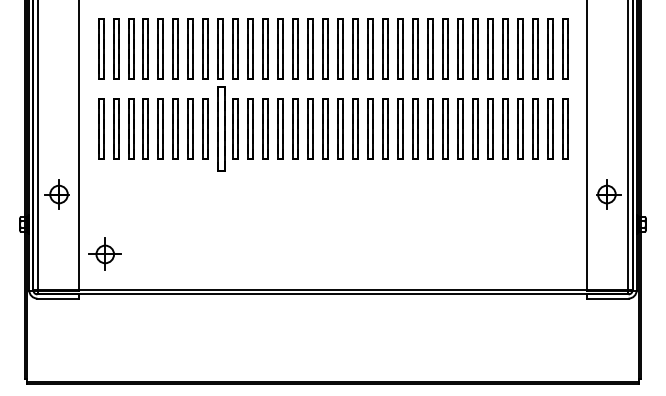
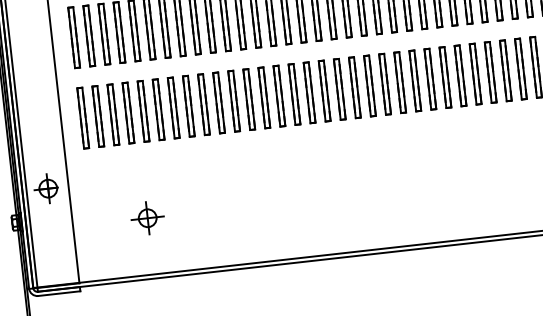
part: (220, 128) -> (203, 103), size x0.71
part: (104, 253) -> (146, 217), moved

